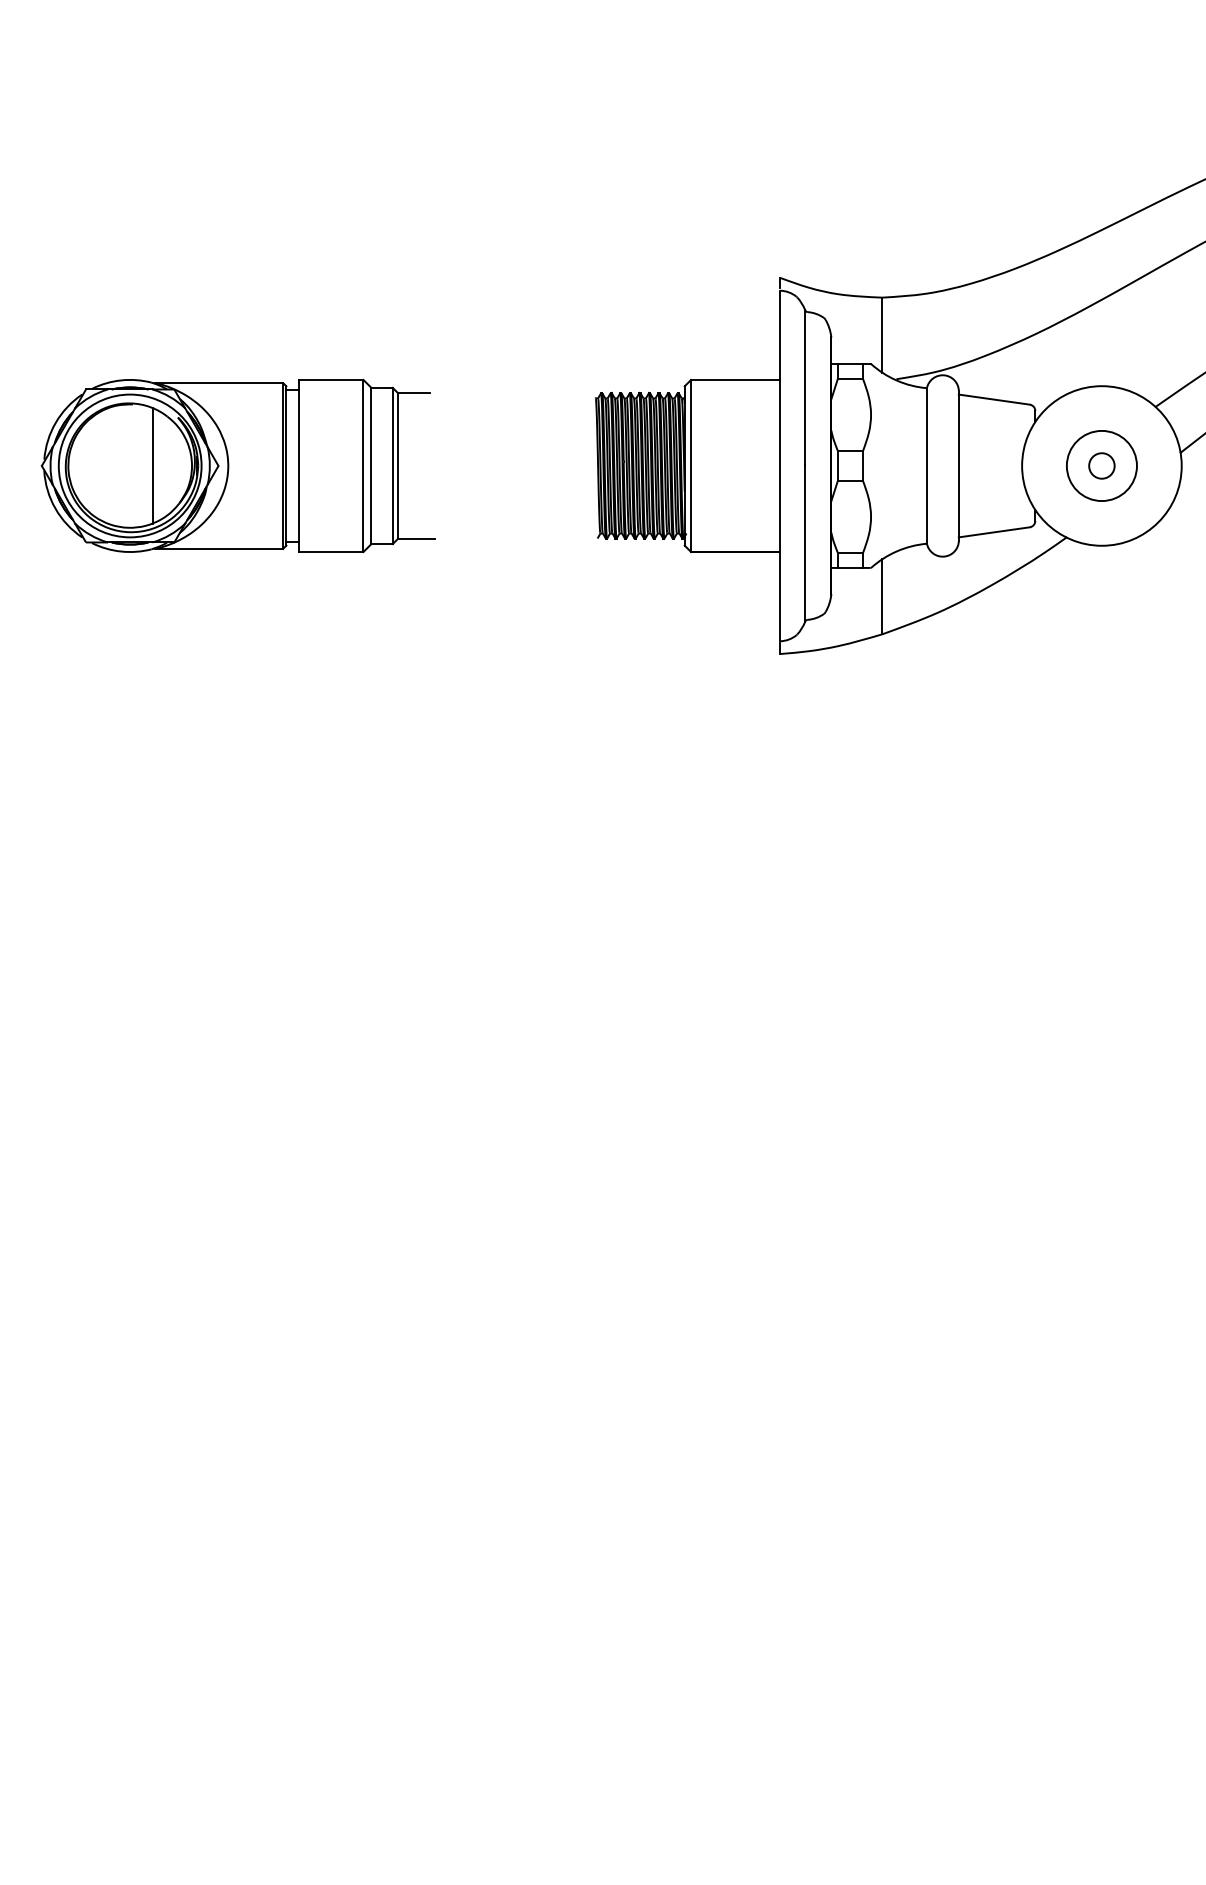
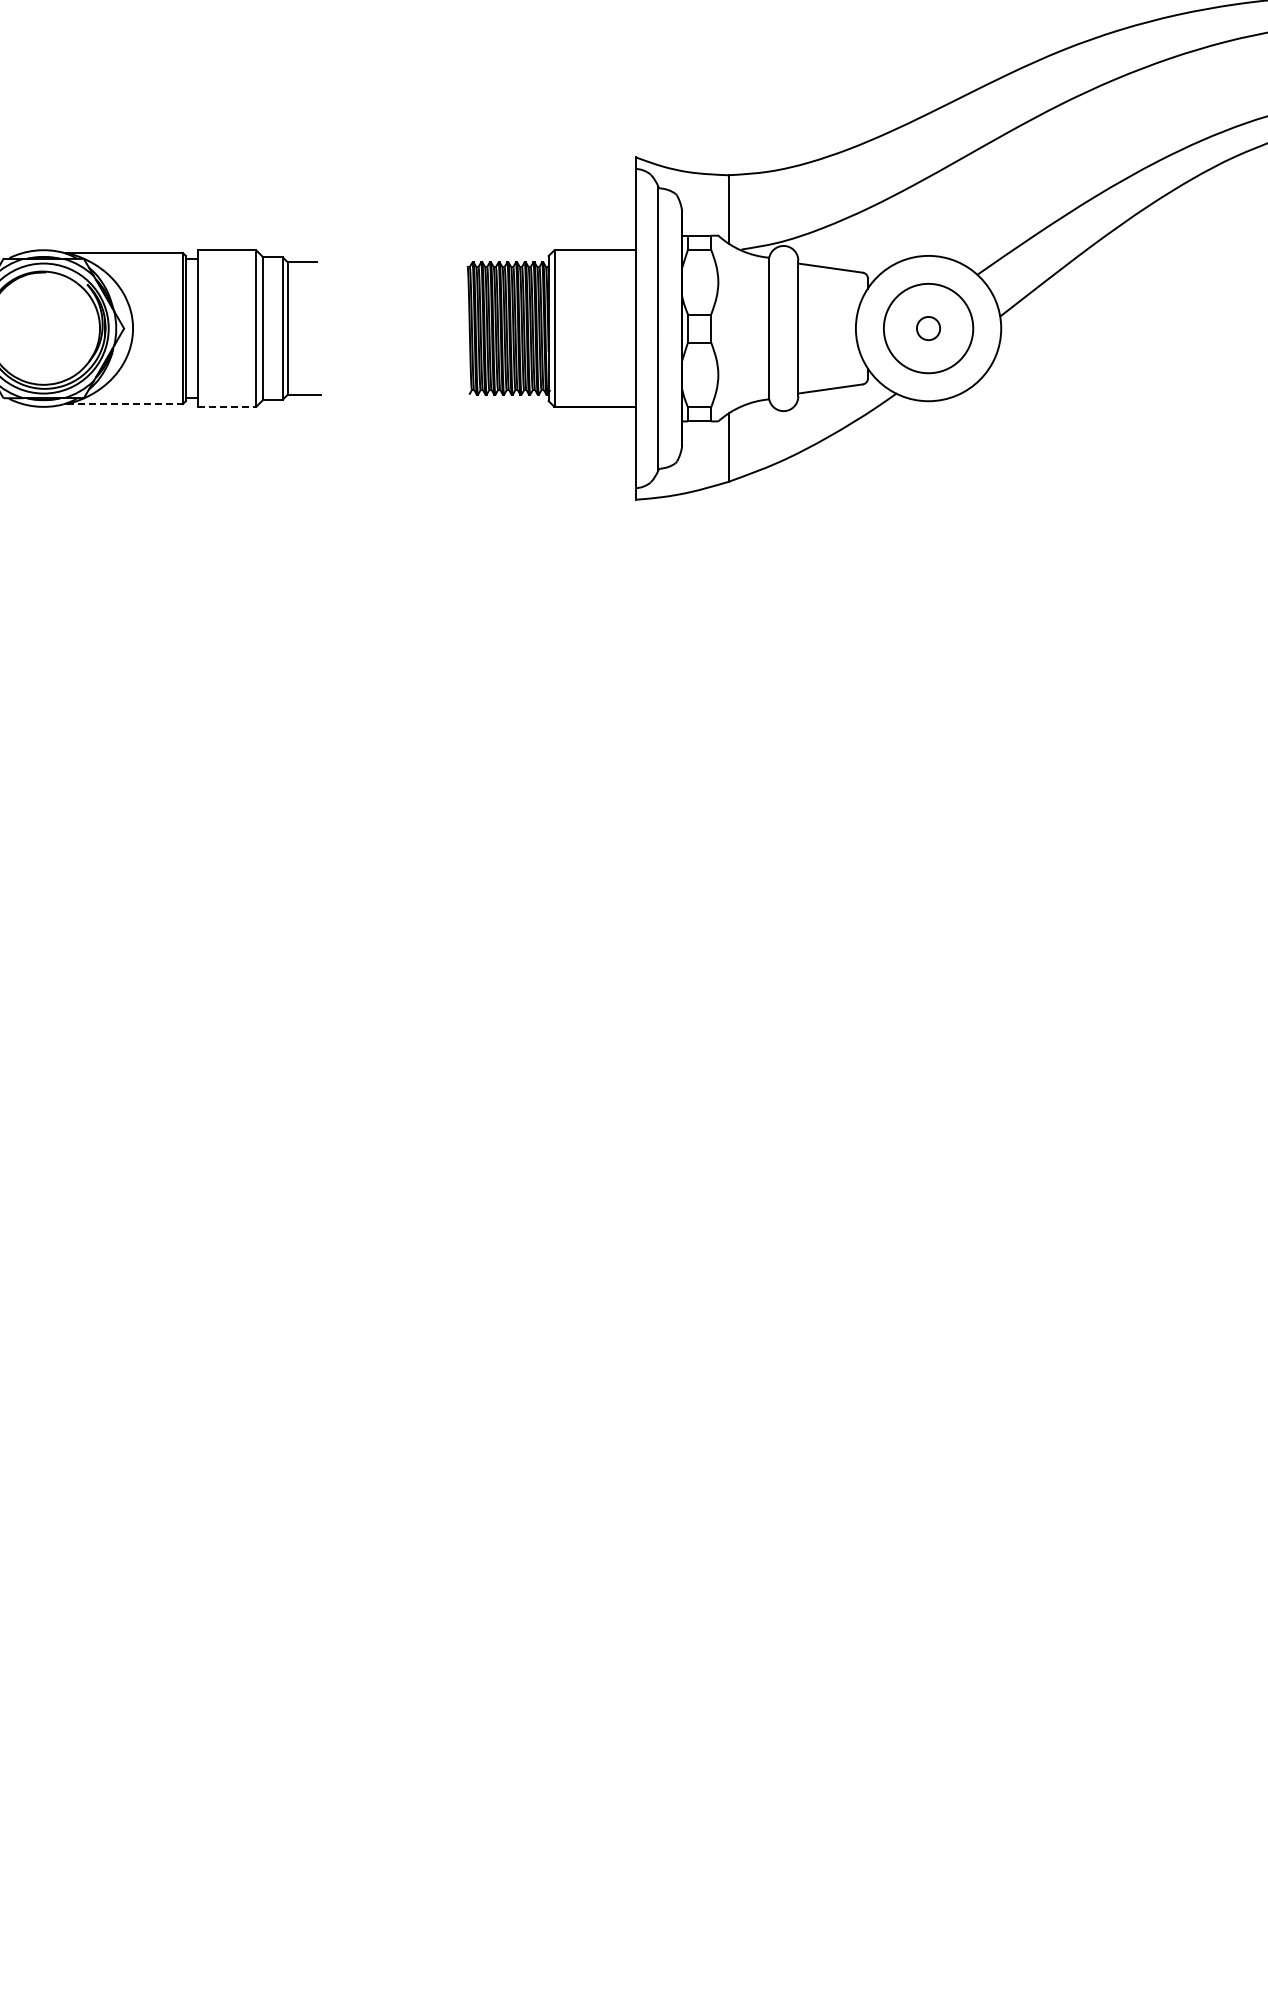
line: (153, 465) -> (64, 328), removed
circle: (1101, 465) -> (928, 328), size x1.4
line: (219, 549) -> (125, 404), solid -> dashed
line: (332, 551) -> (227, 406), solid -> dashed

